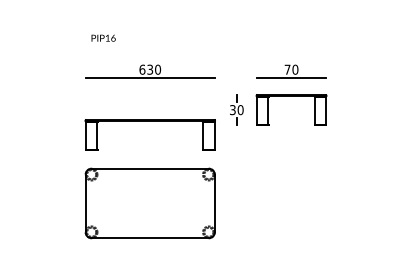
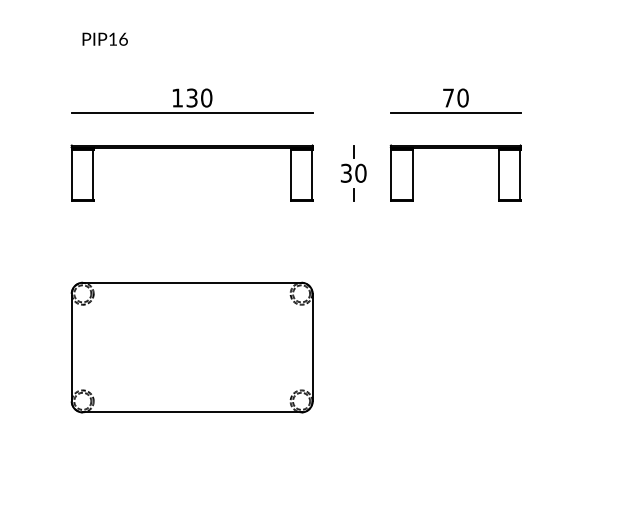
text: (142, 69) -> (177, 97), 630 -> 130
part: (149, 121) -> (190, 147), moved

